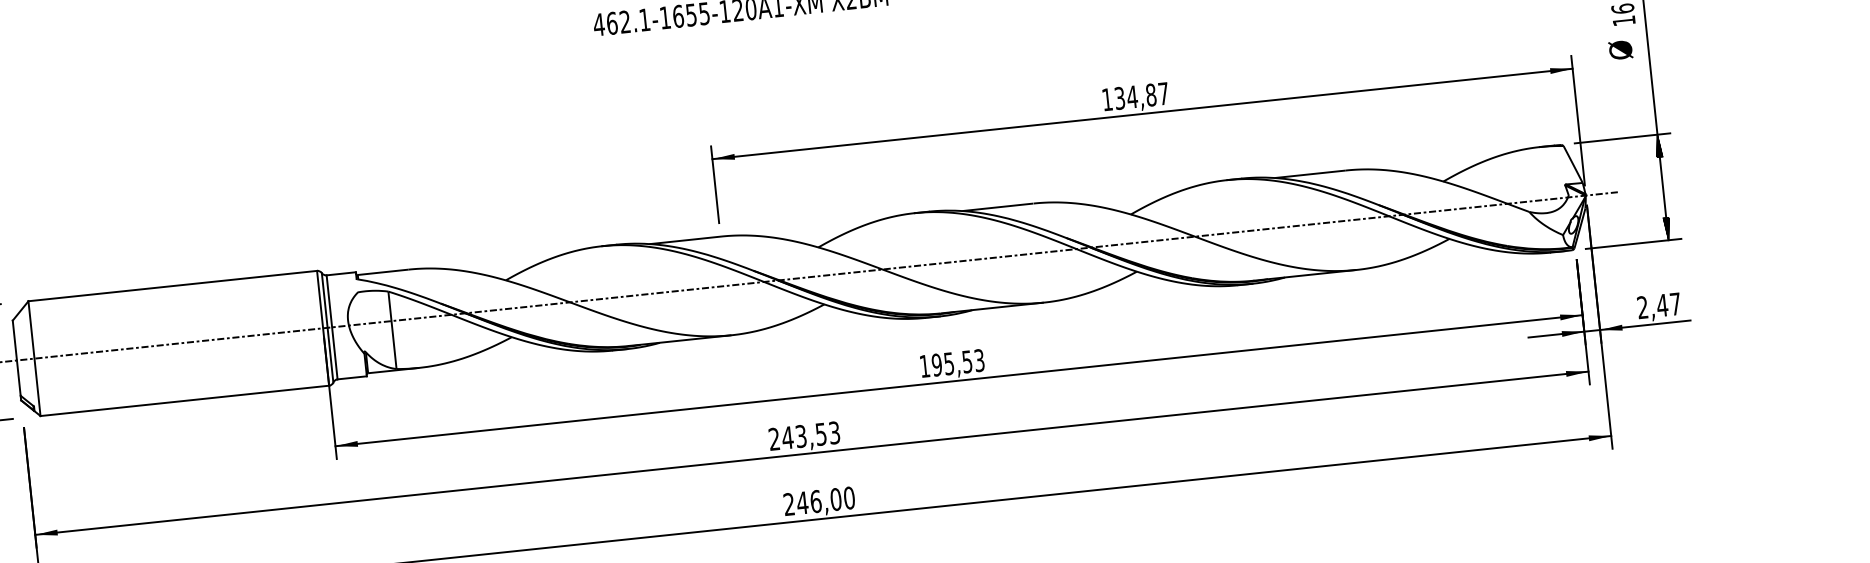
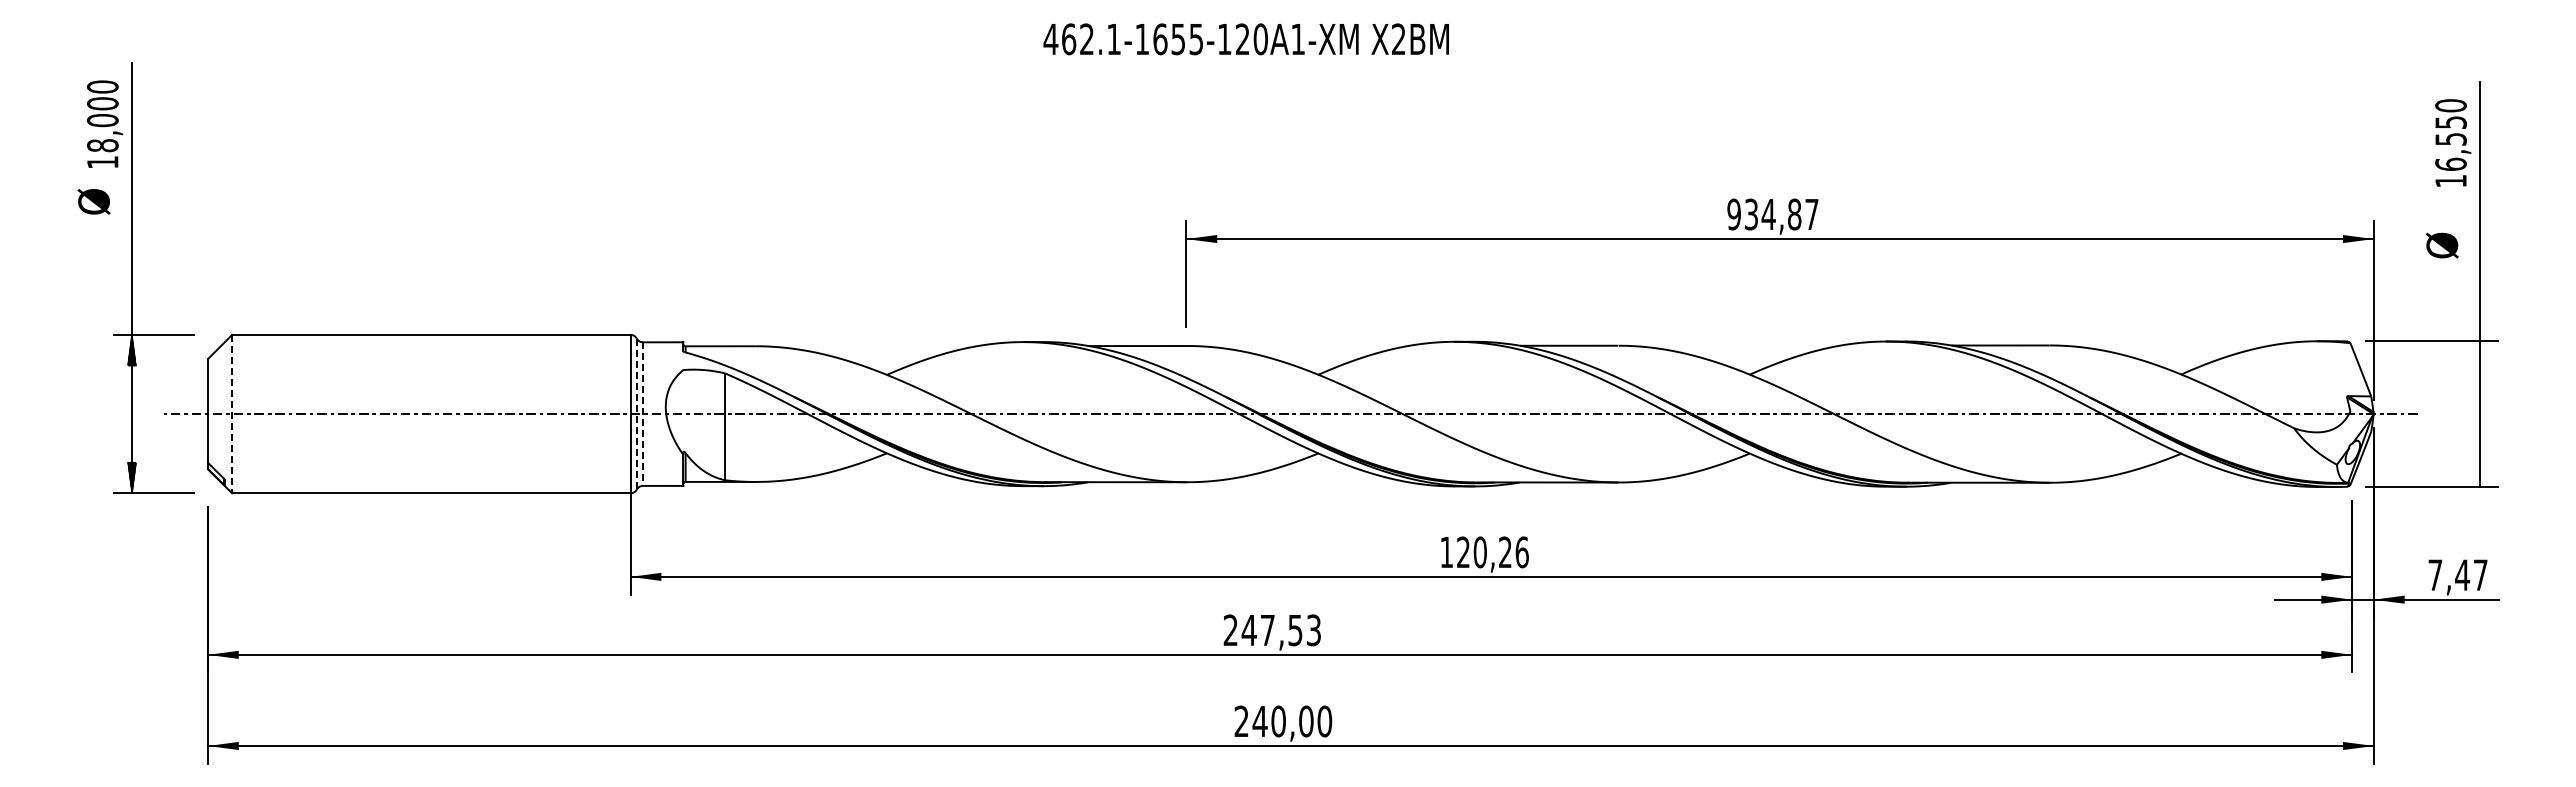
text: (1620, 50) -> (2441, 245), moved
text: (1106, 99) -> (1733, 214), 134,87 -> 934,87
hatch: (1658, 145) -> (2480, 356), removed
hatch: (1667, 229) -> (2480, 471), removed
text: (1642, 307) -> (2435, 574), 2,47 -> 7,47
line: (332, 327) -> (643, 414), solid -> dashed
line: (327, 328) -> (636, 414), solid -> dashed
line: (34, 358) -> (232, 414), solid -> dashed
text: (958, 362) -> (1492, 552), 195,53 -> 120,26
text: (800, 436) -> (1267, 630), 243,53 -> 247,53
text: (815, 501) -> (1278, 721), 246,00 -> 240,00

